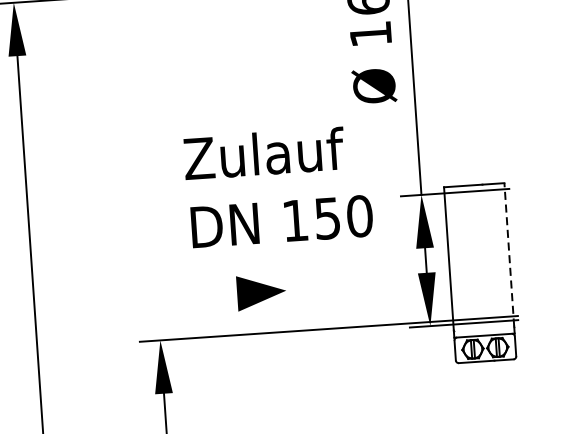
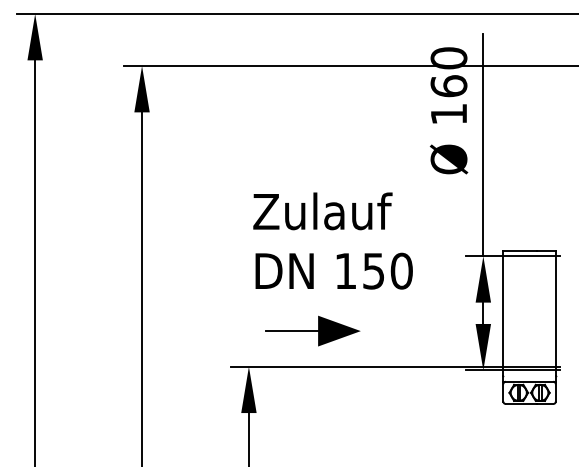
text: (277, 186) -> (332, 240), moved
line: (508, 253) -> (555, 312), dashed -> solid
line: (207, 296) -> (292, 331), added

